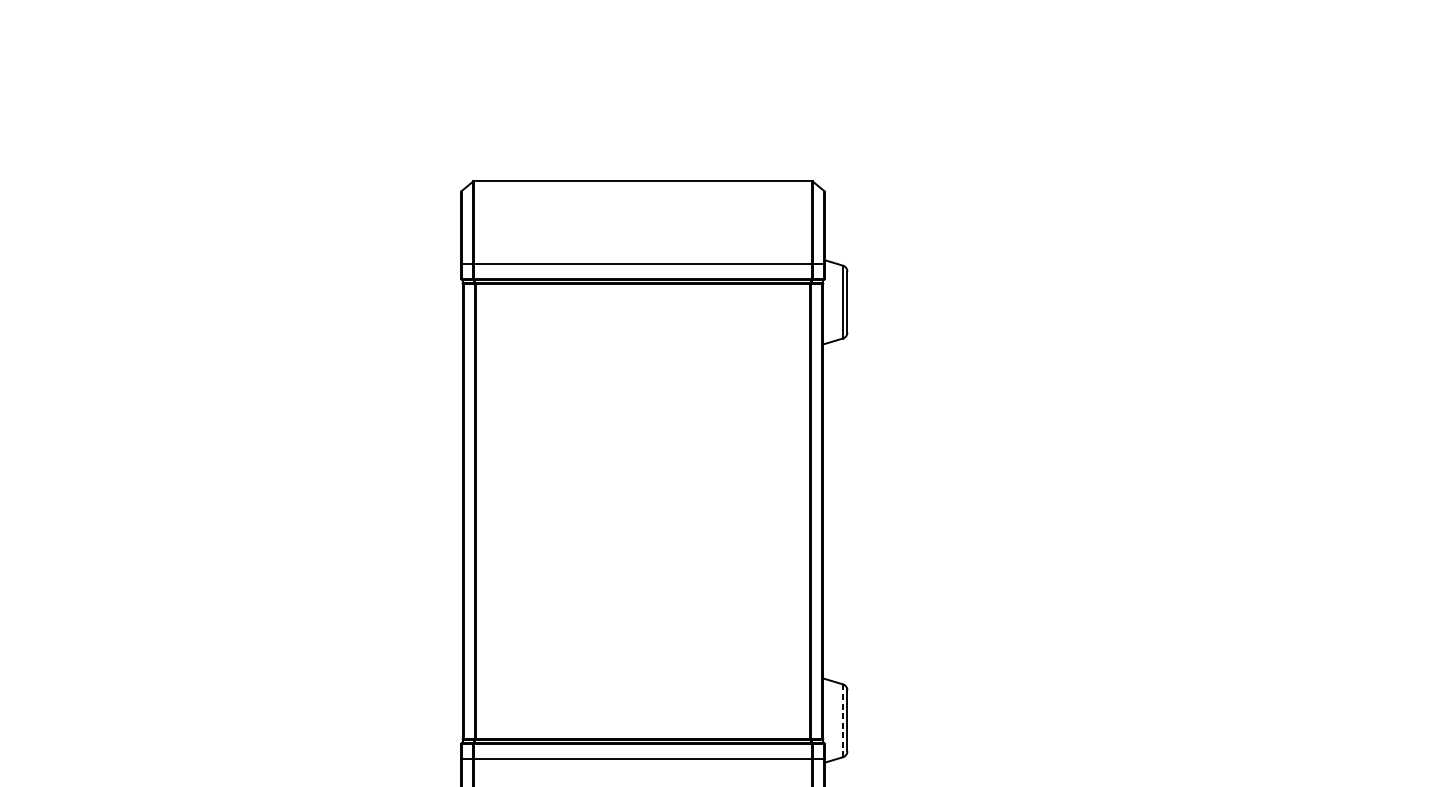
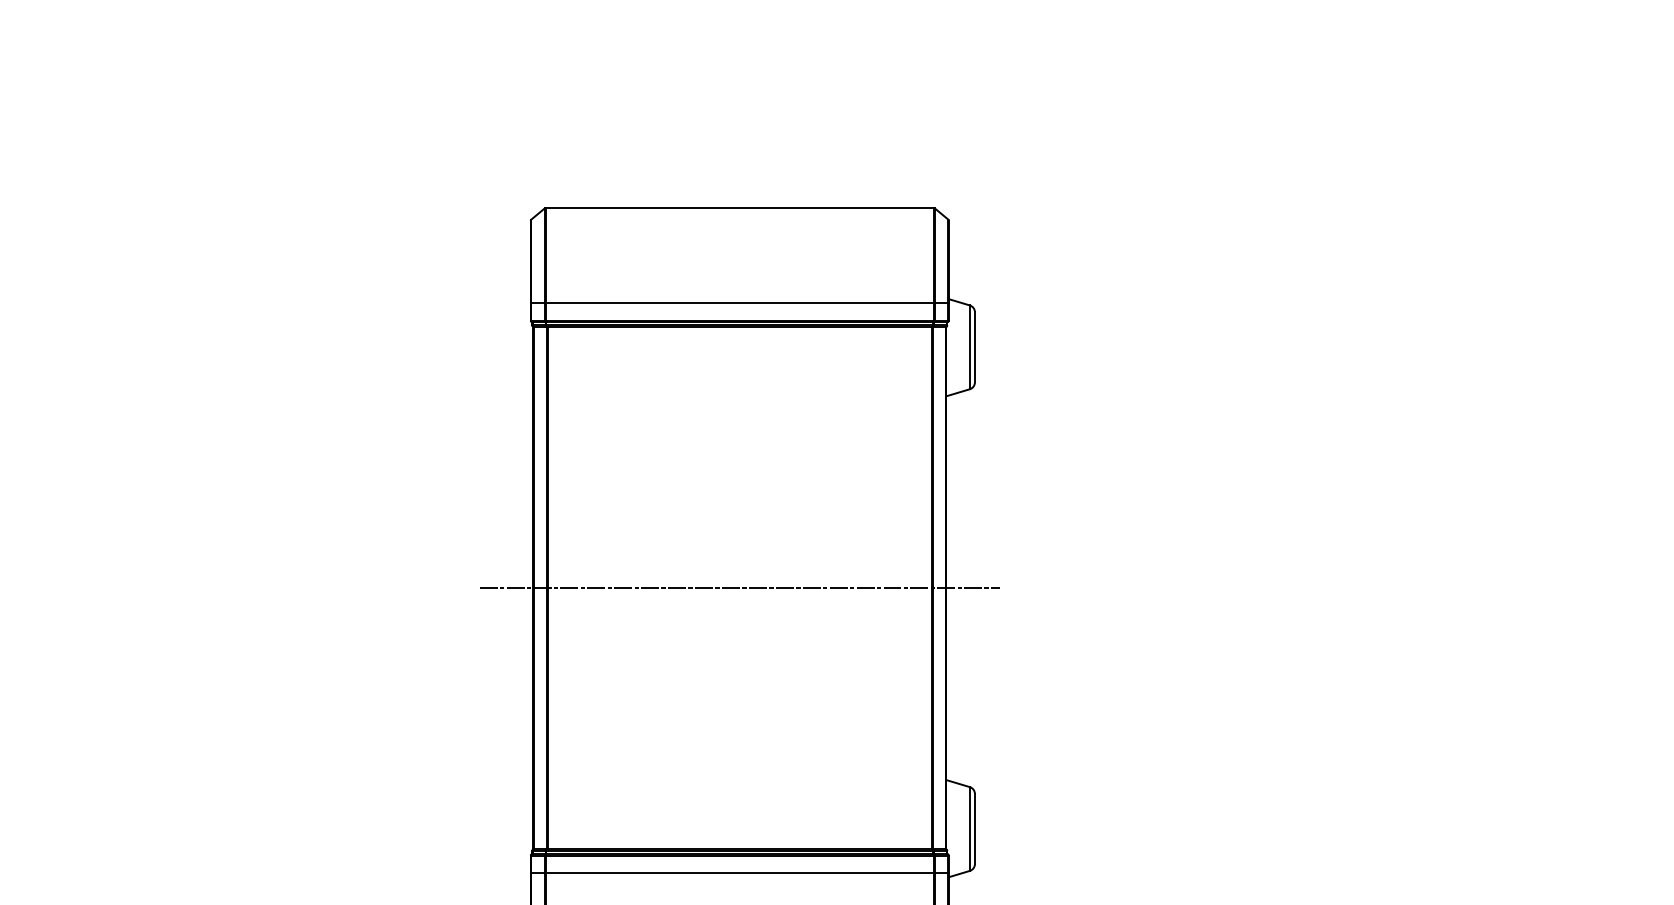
line: (642, 511) -> (739, 588), added
line: (842, 721) -> (969, 829), dashed -> solid

